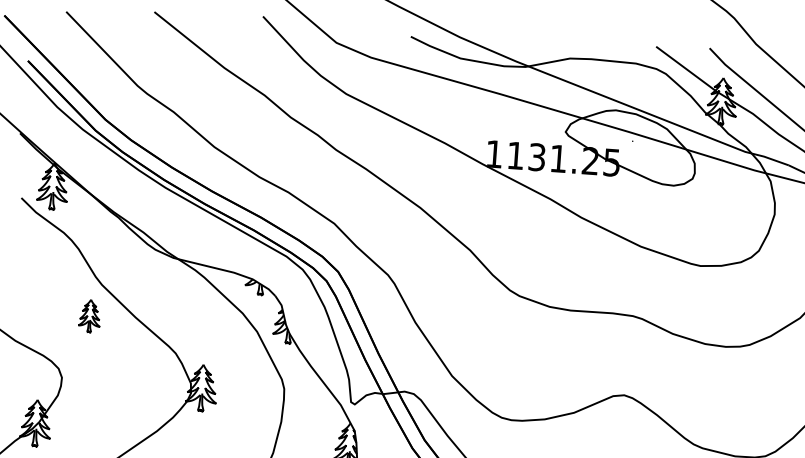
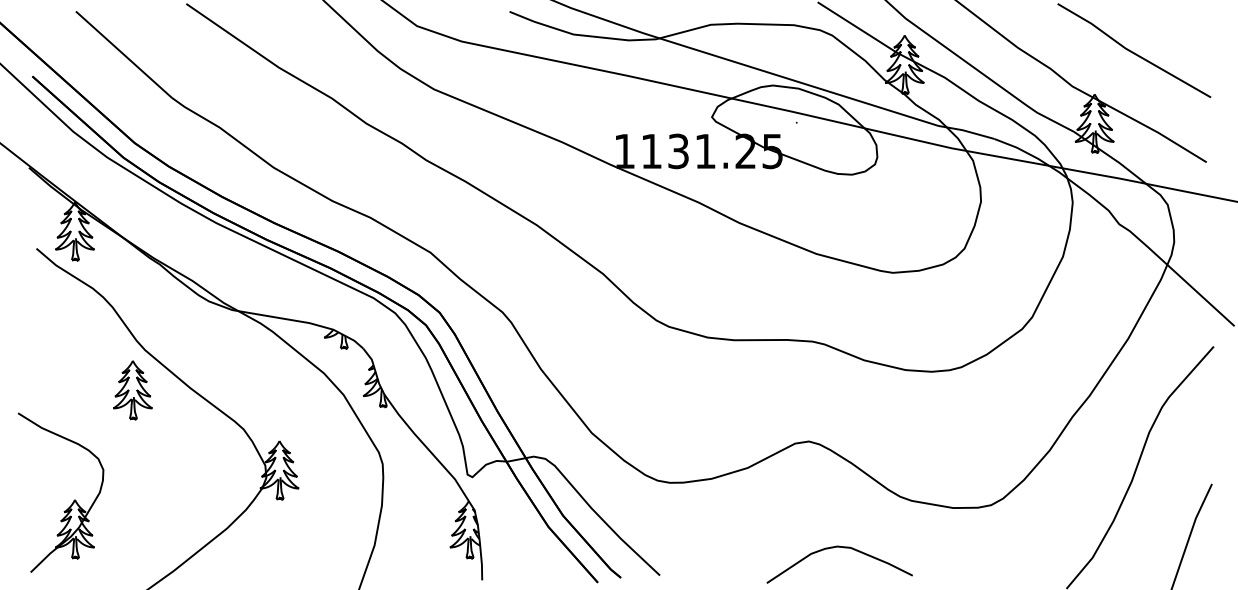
part: (89, 316) -> (132, 390), size x1.43

